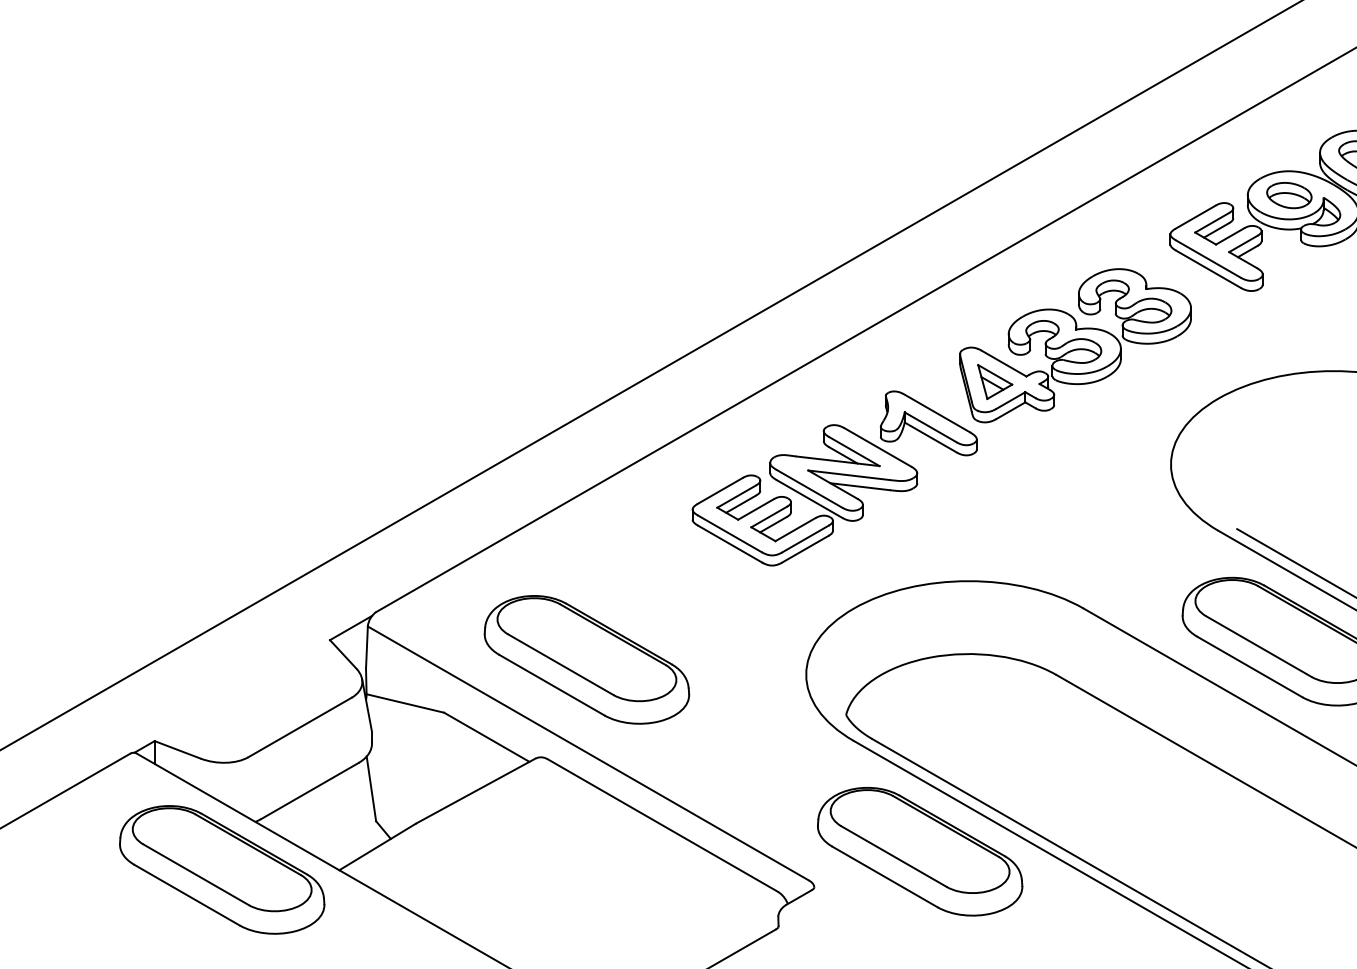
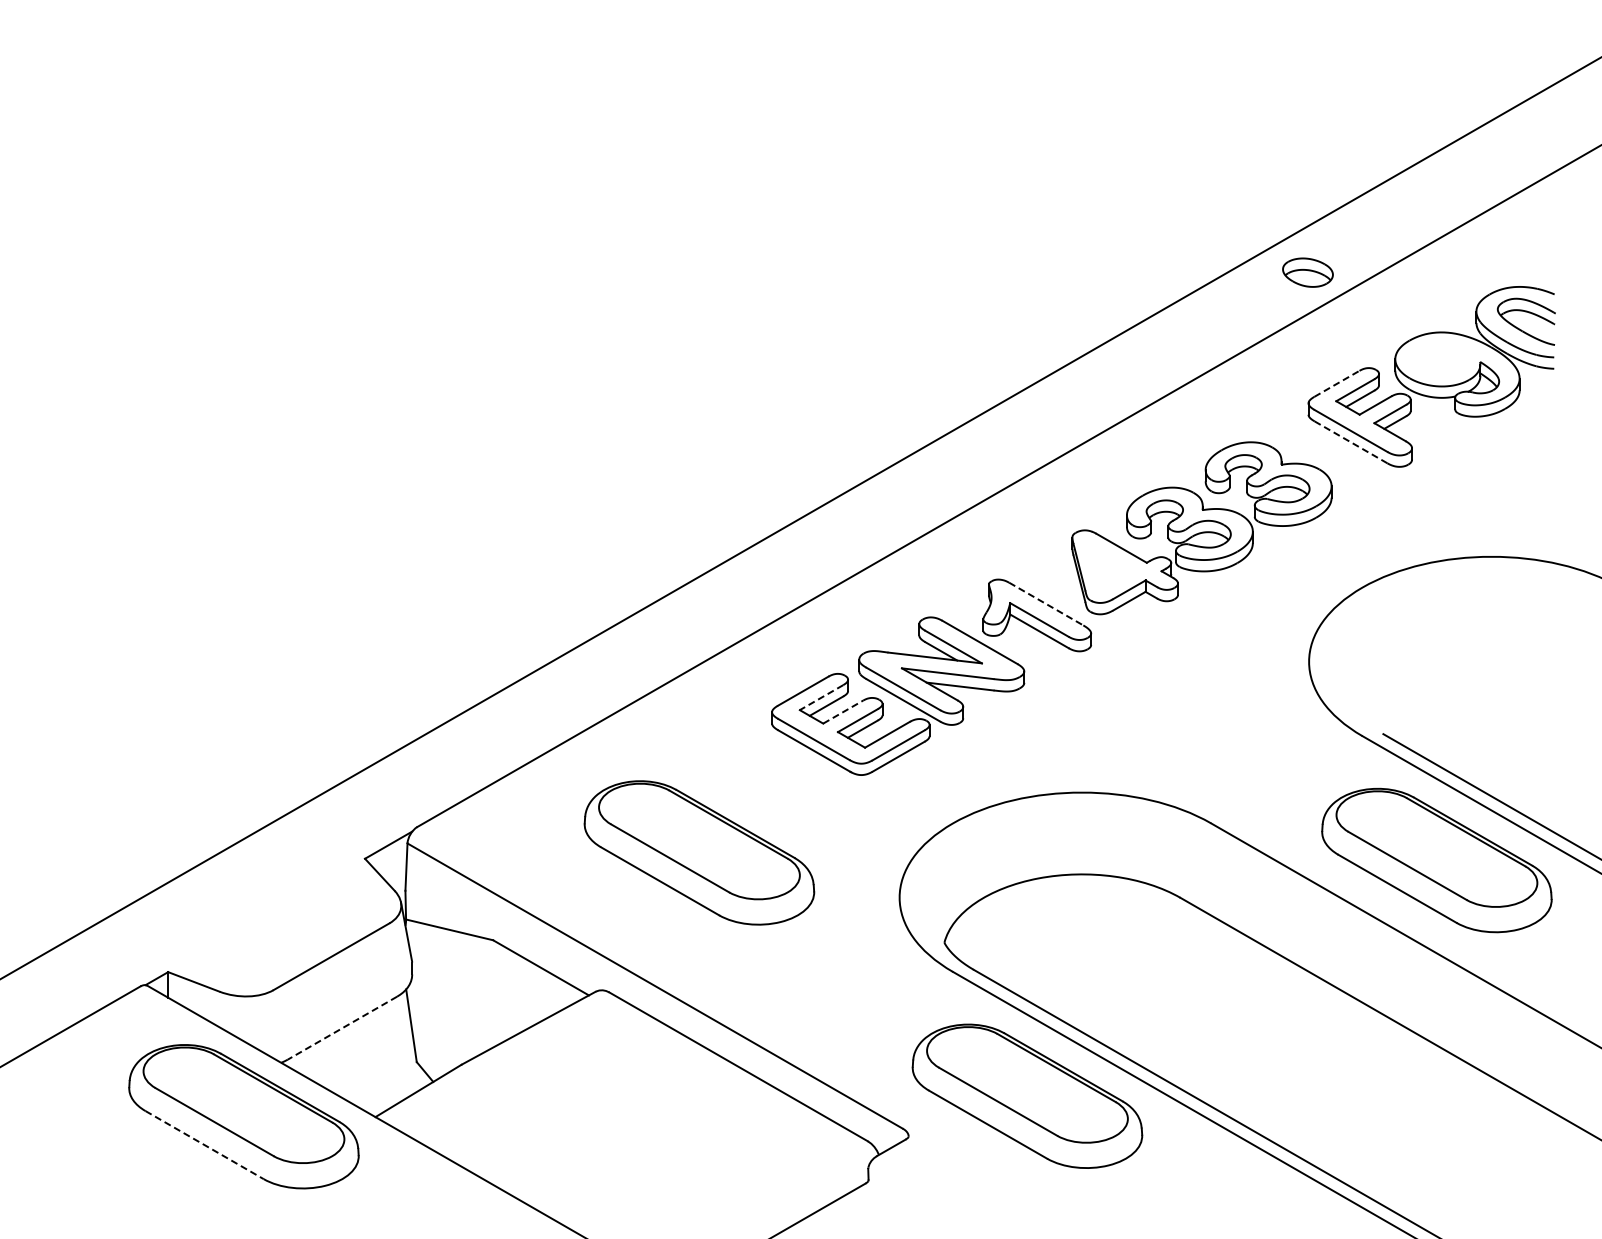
part: (1288, 195) -> (1307, 272), moved
line: (1196, 216) -> (1337, 383), solid -> dashed
line: (1208, 269) -> (1351, 442), solid -> dashed
part: (994, 382) -> (1111, 569), removed
line: (937, 413) -> (1046, 604), solid -> dashed
line: (736, 496) -> (821, 697), solid -> dashed
line: (756, 508) -> (843, 711), solid -> dashed
part: (586, 659) -> (699, 852), moved
line: (309, 791) -> (342, 1028), solid -> dashed
line: (187, 895) -> (205, 1145), solid -> dashed

